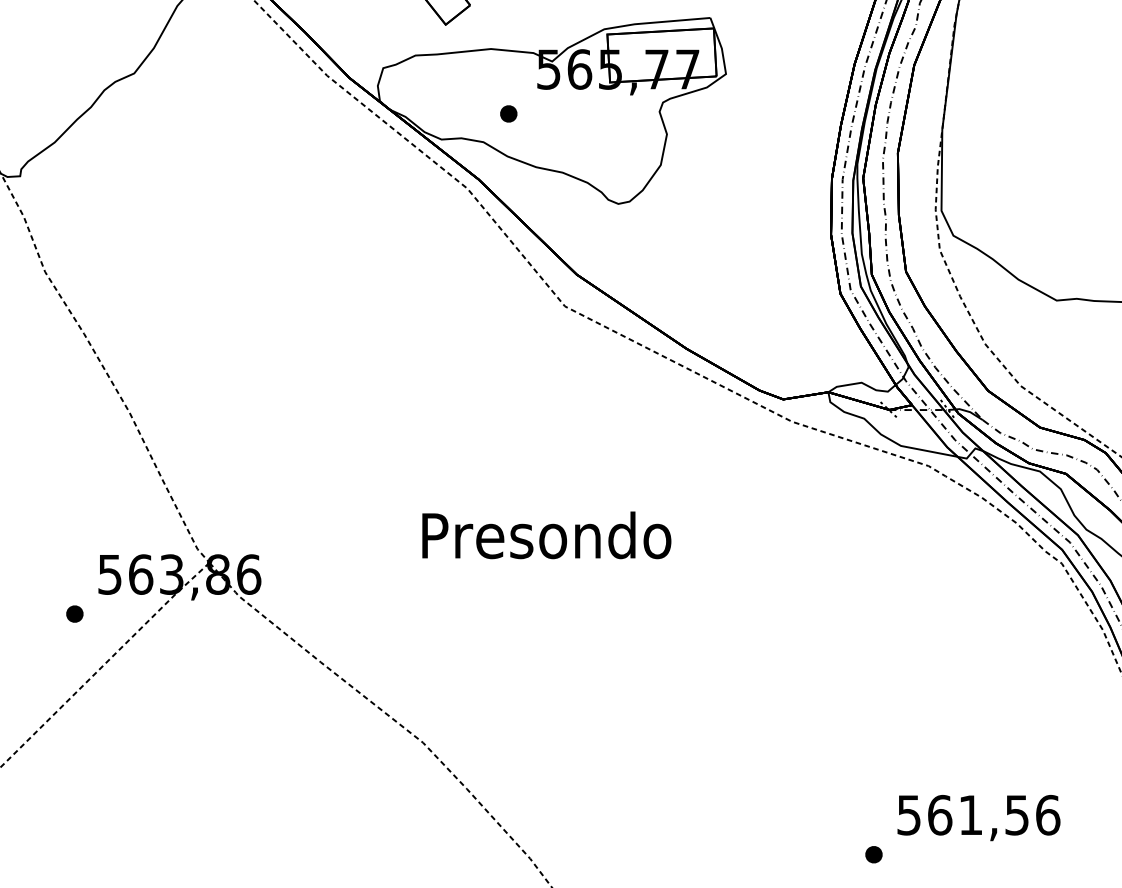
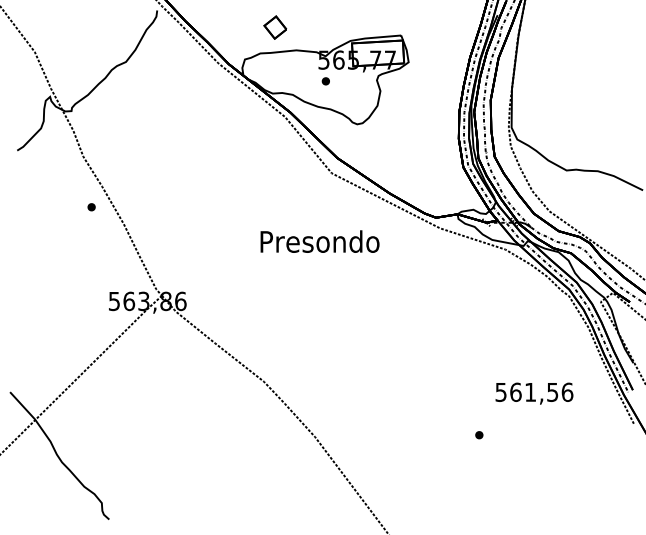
part: (507, 114) -> (325, 81), moved
text: (545, 535) -> (319, 241), moved
part: (74, 614) -> (91, 207), moved
text: (978, 817) -> (534, 393), moved

